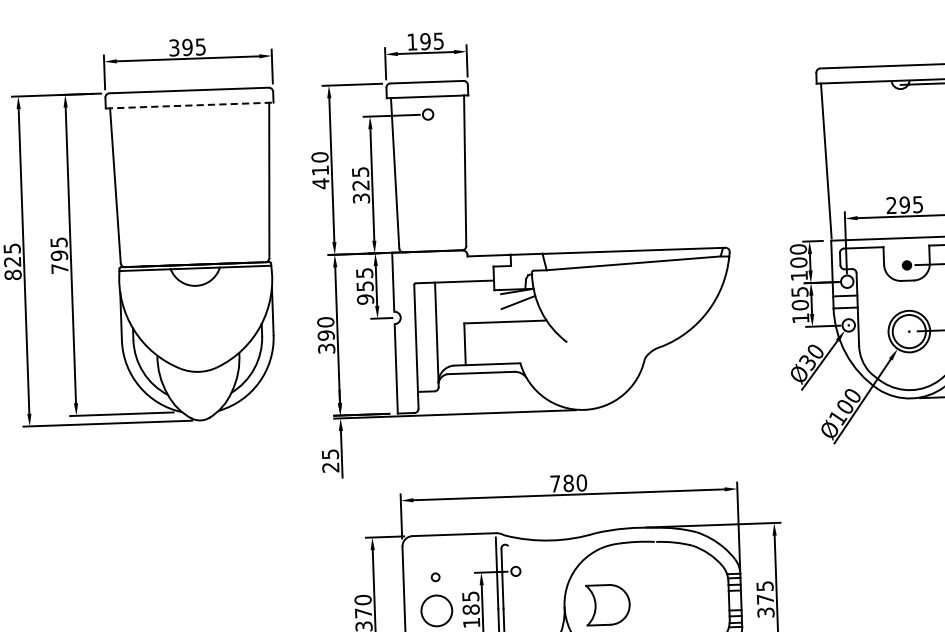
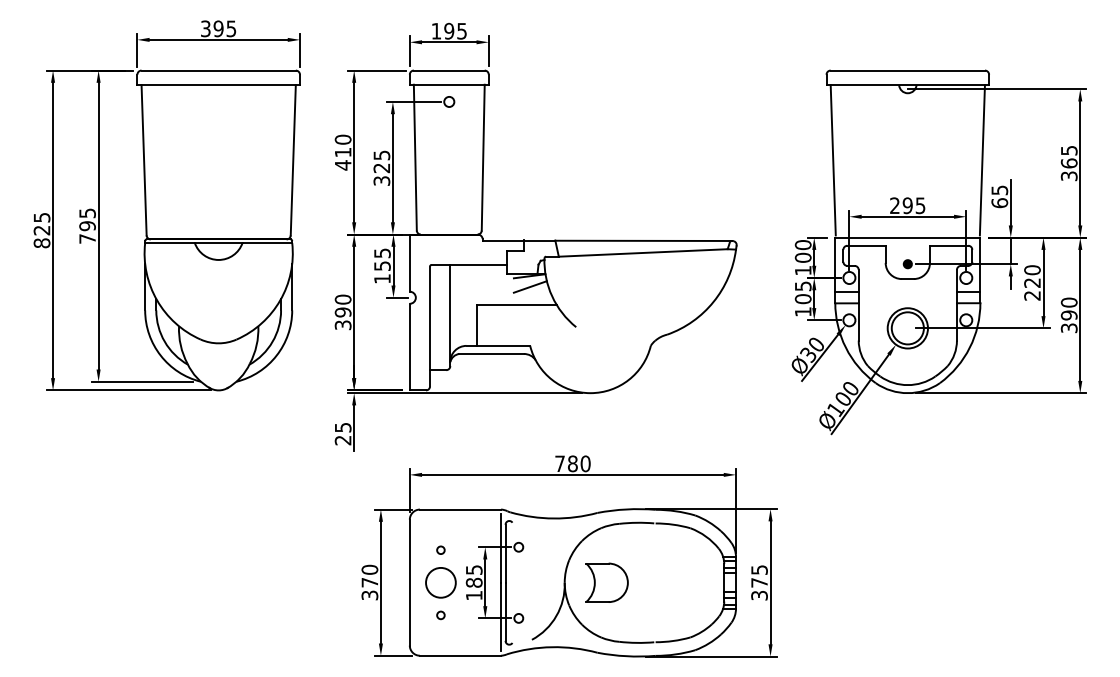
line: (190, 105) -> (219, 85), dashed -> solid
text: (365, 299) -> (382, 278), 955 -> 155

